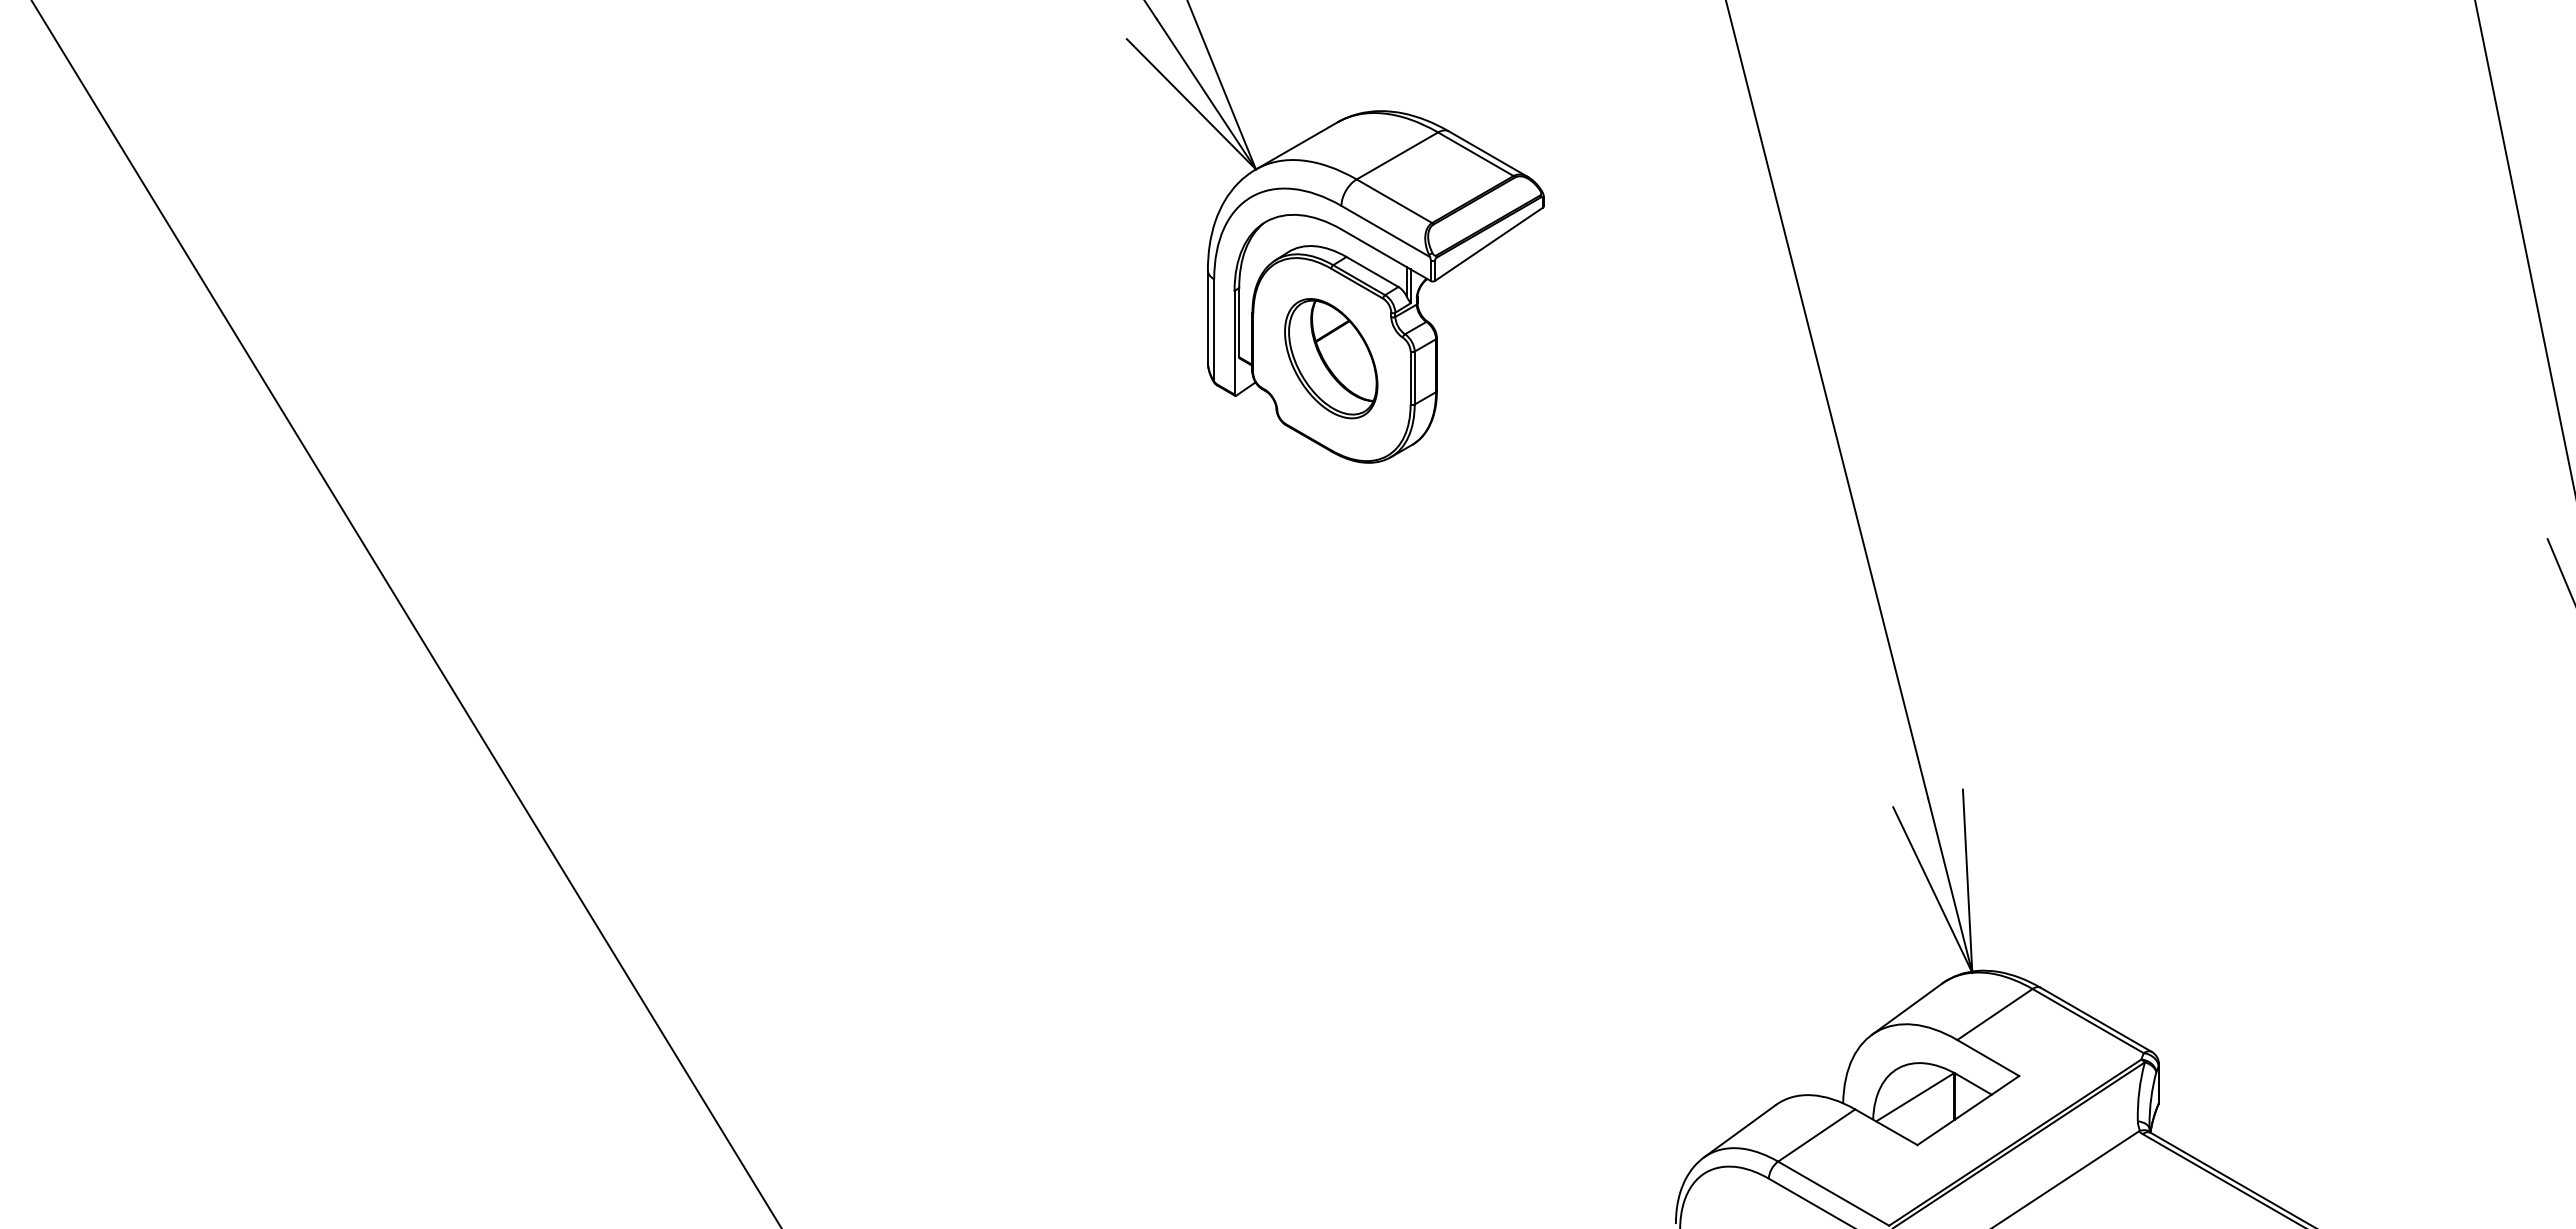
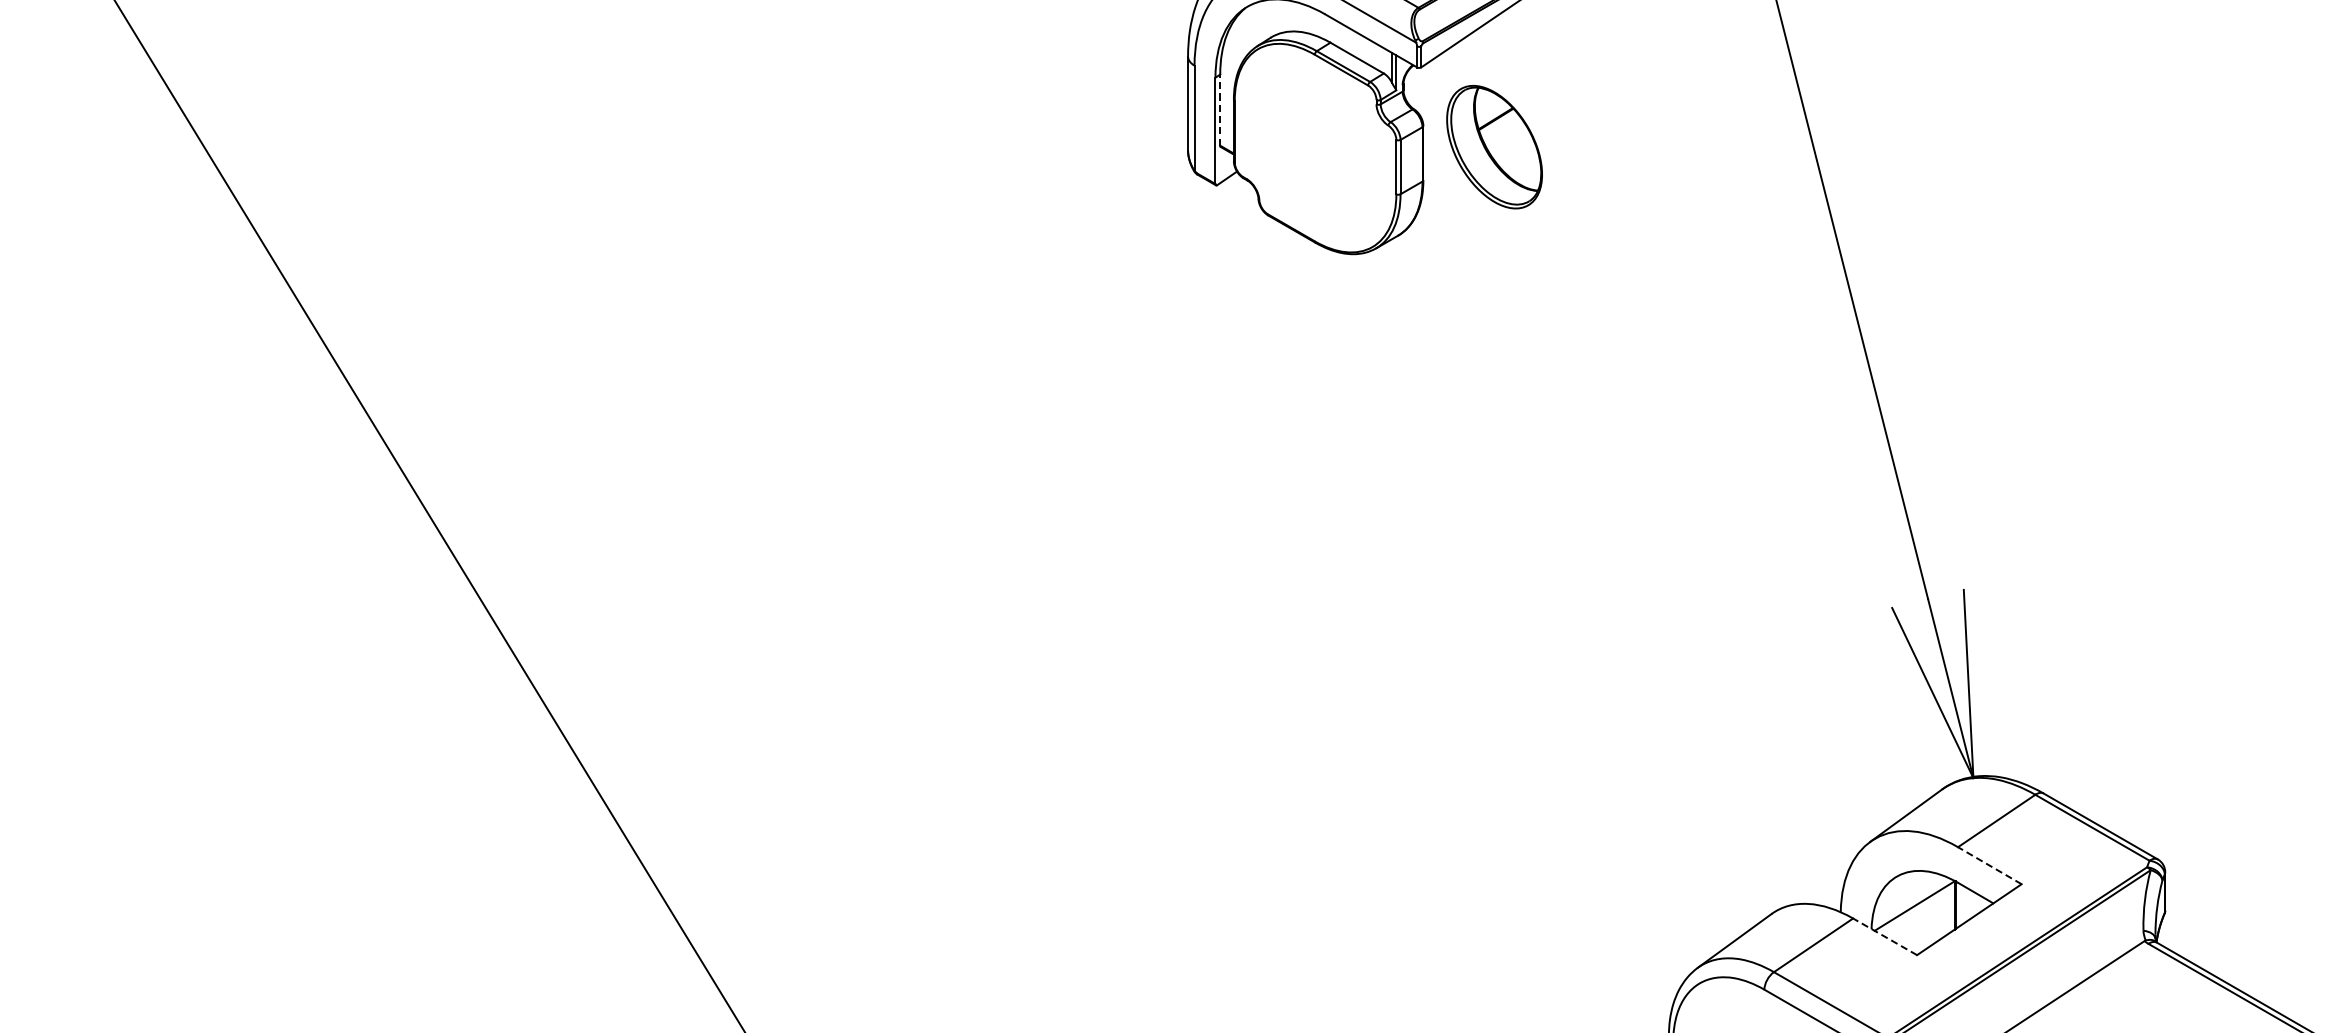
line: (1239, 322) -> (1220, 110), solid -> dashed
part: (1331, 358) -> (1494, 147), moved
line: (1988, 1058) -> (1990, 866), solid -> dashed
line: (1886, 1127) -> (1885, 937), solid -> dashed

